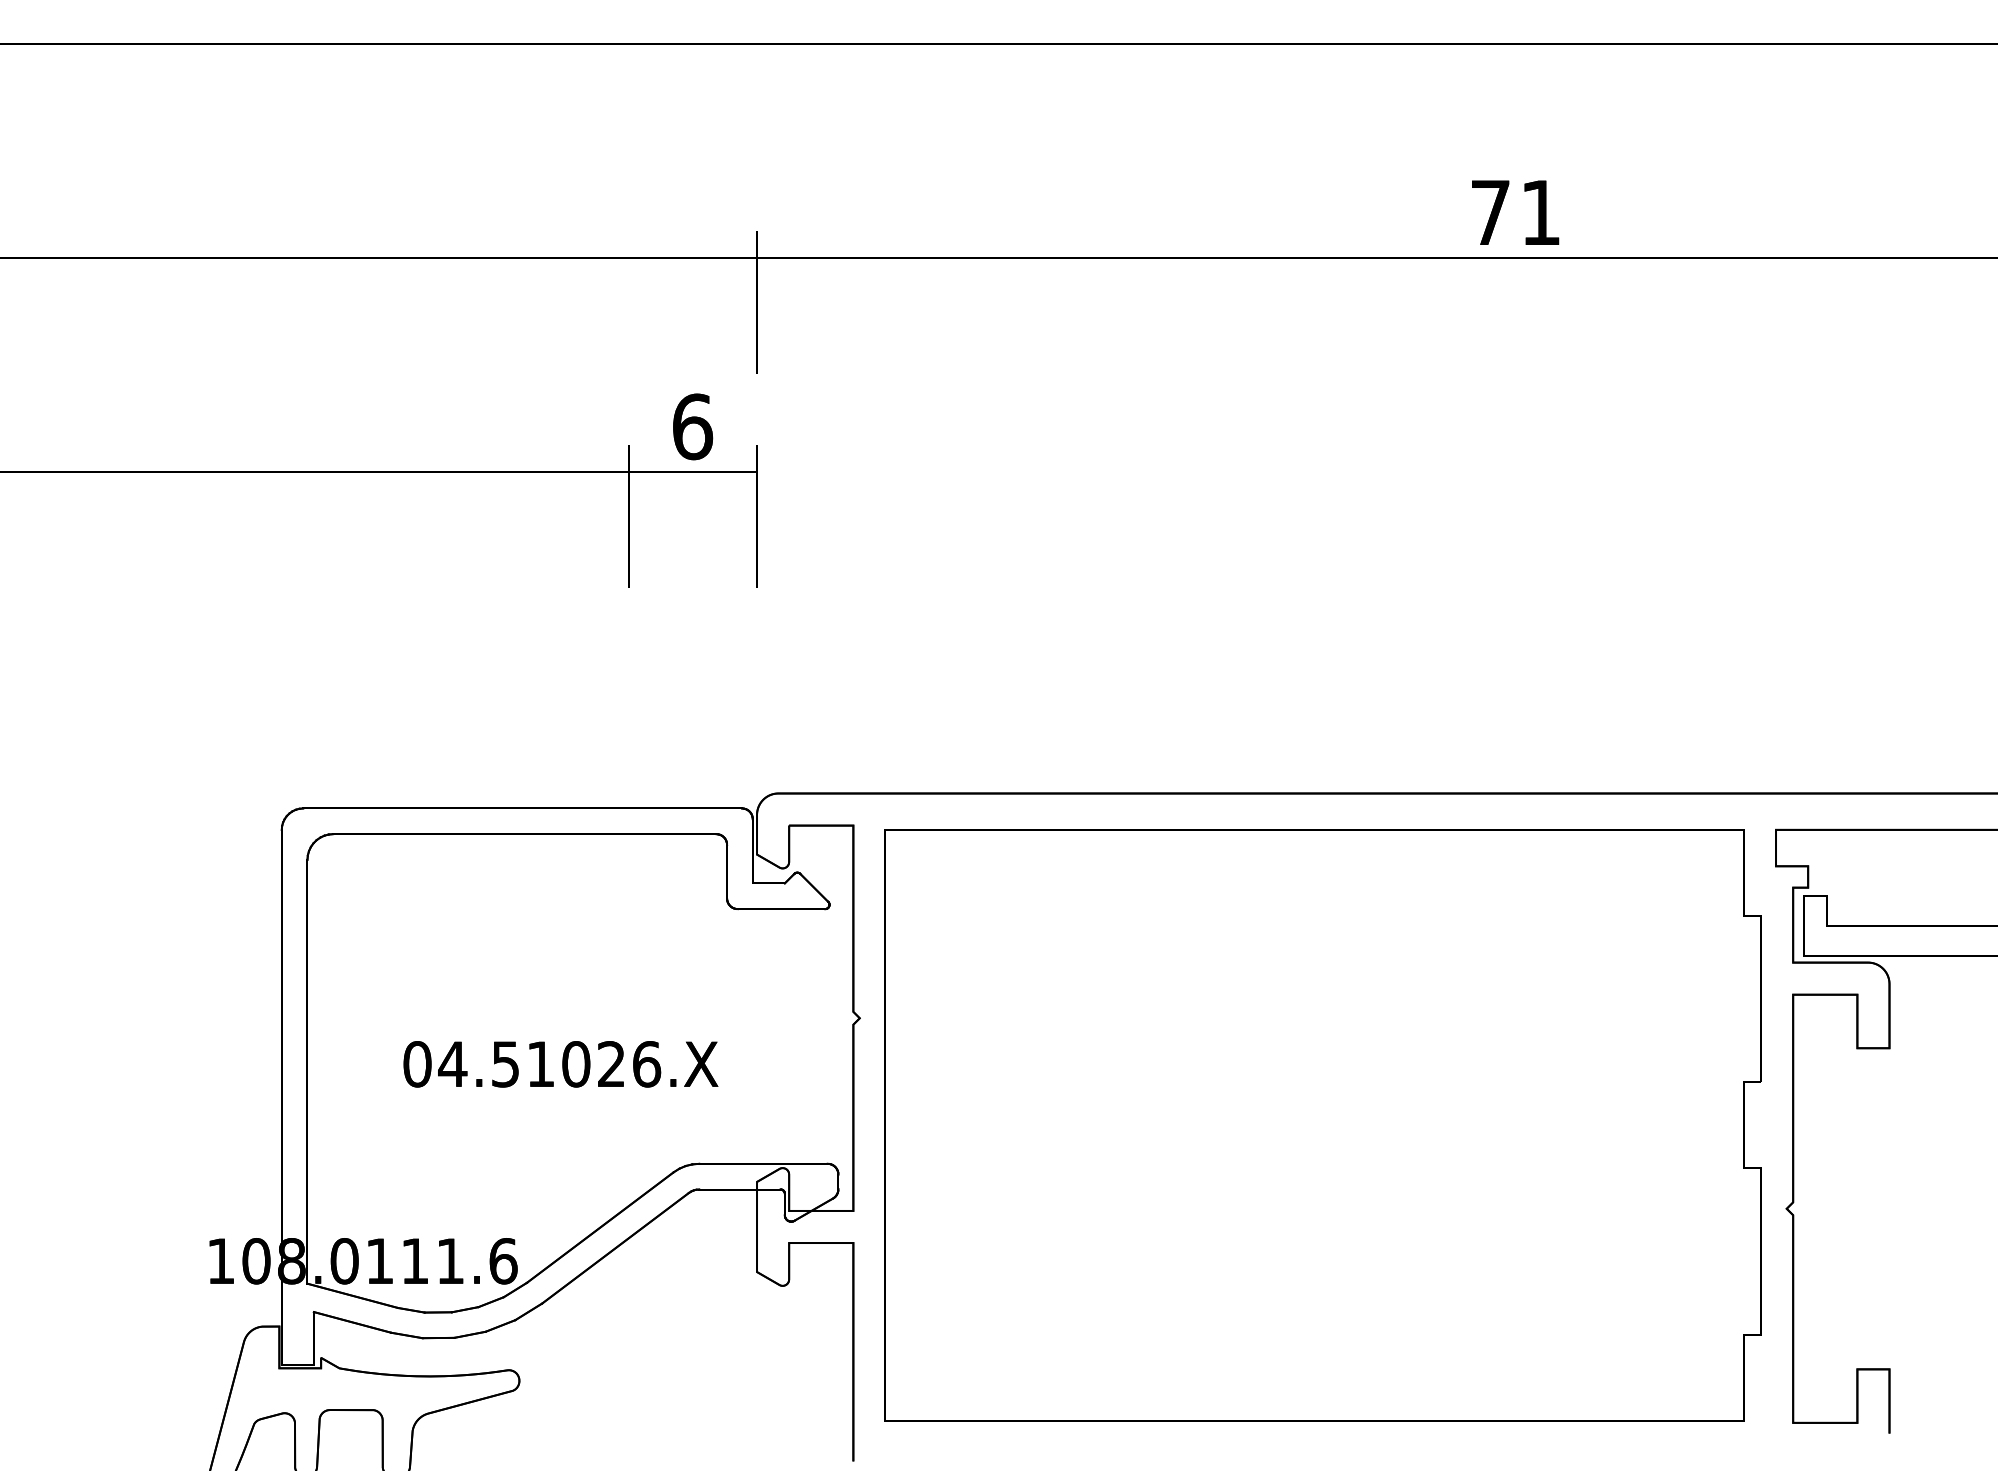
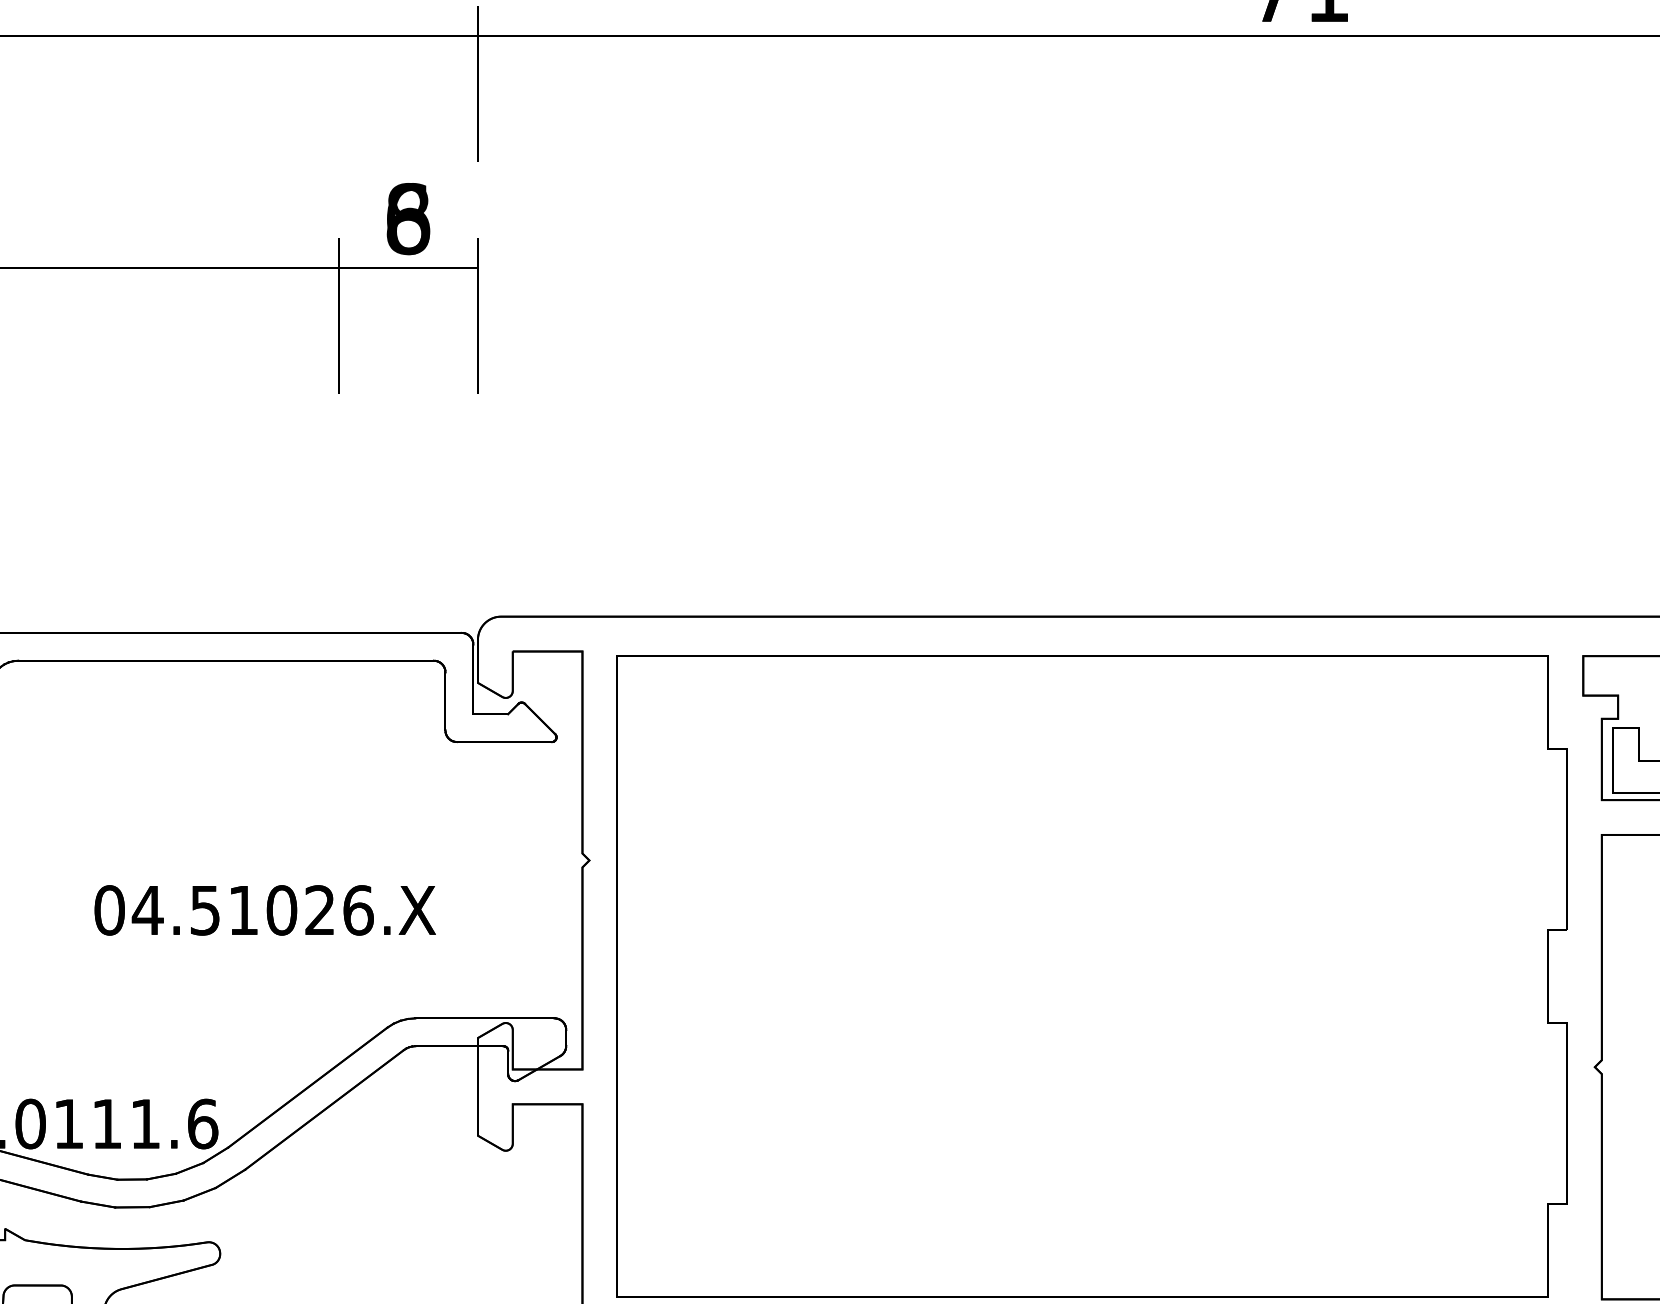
text: (692, 426) -> (407, 218), 6 -> 8

